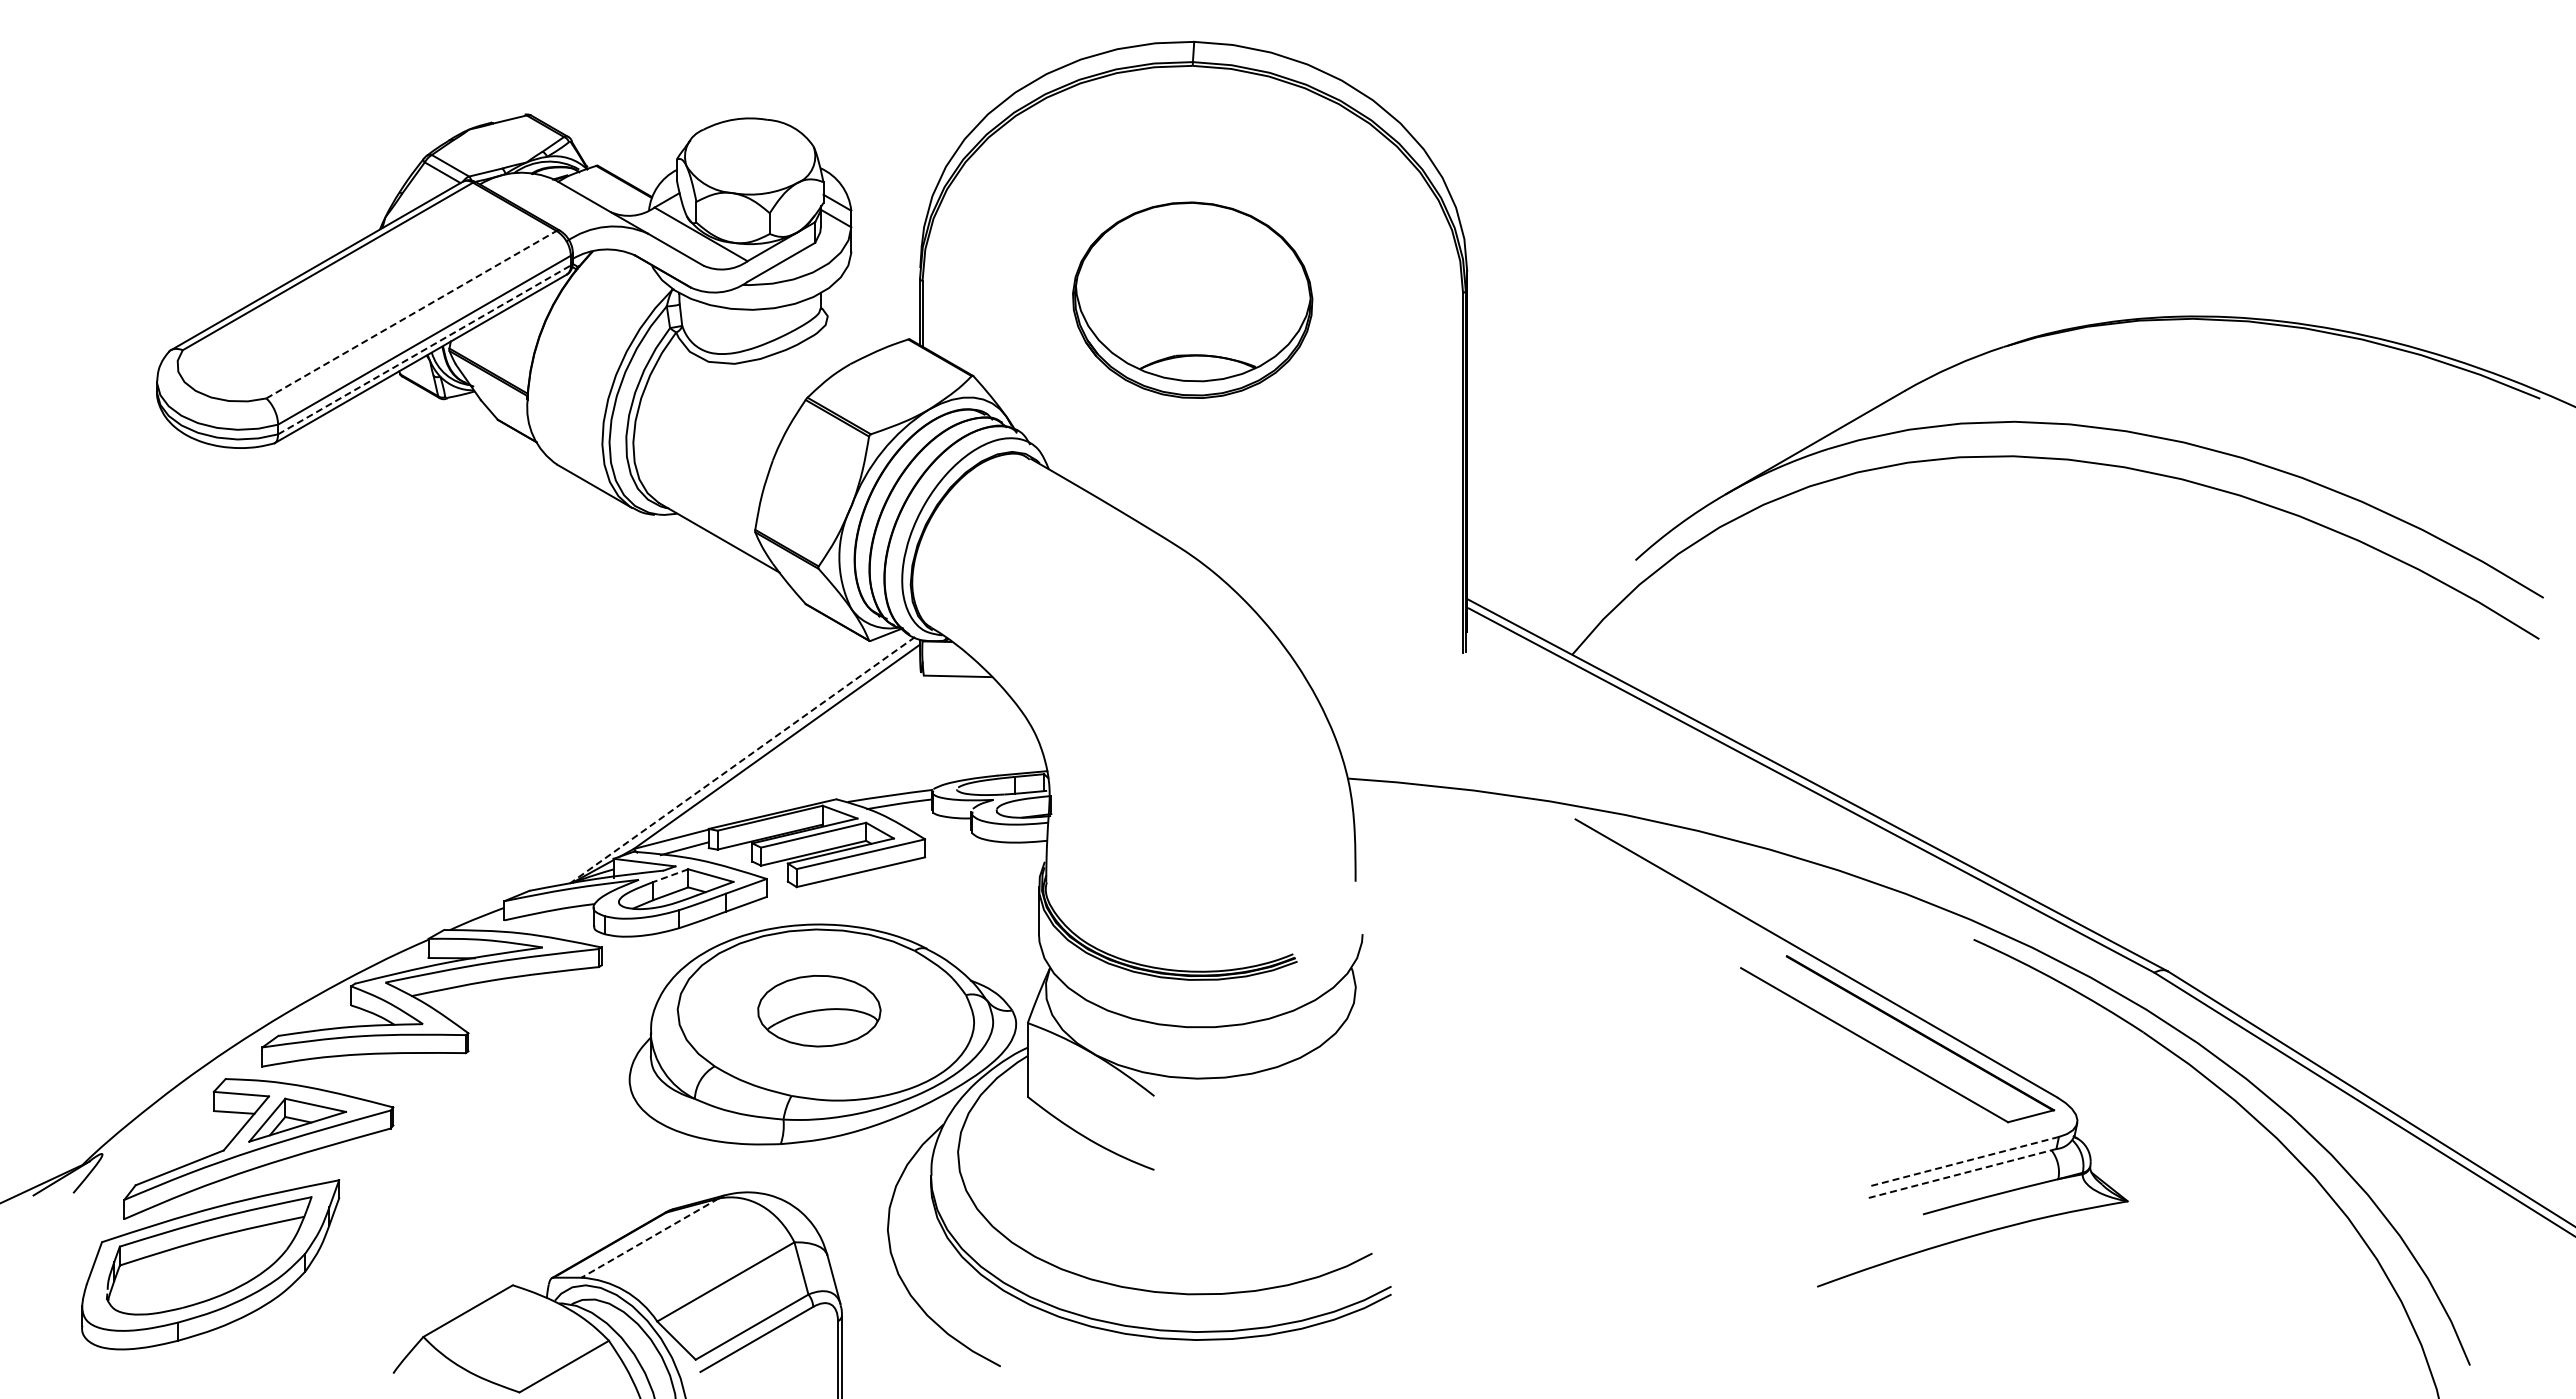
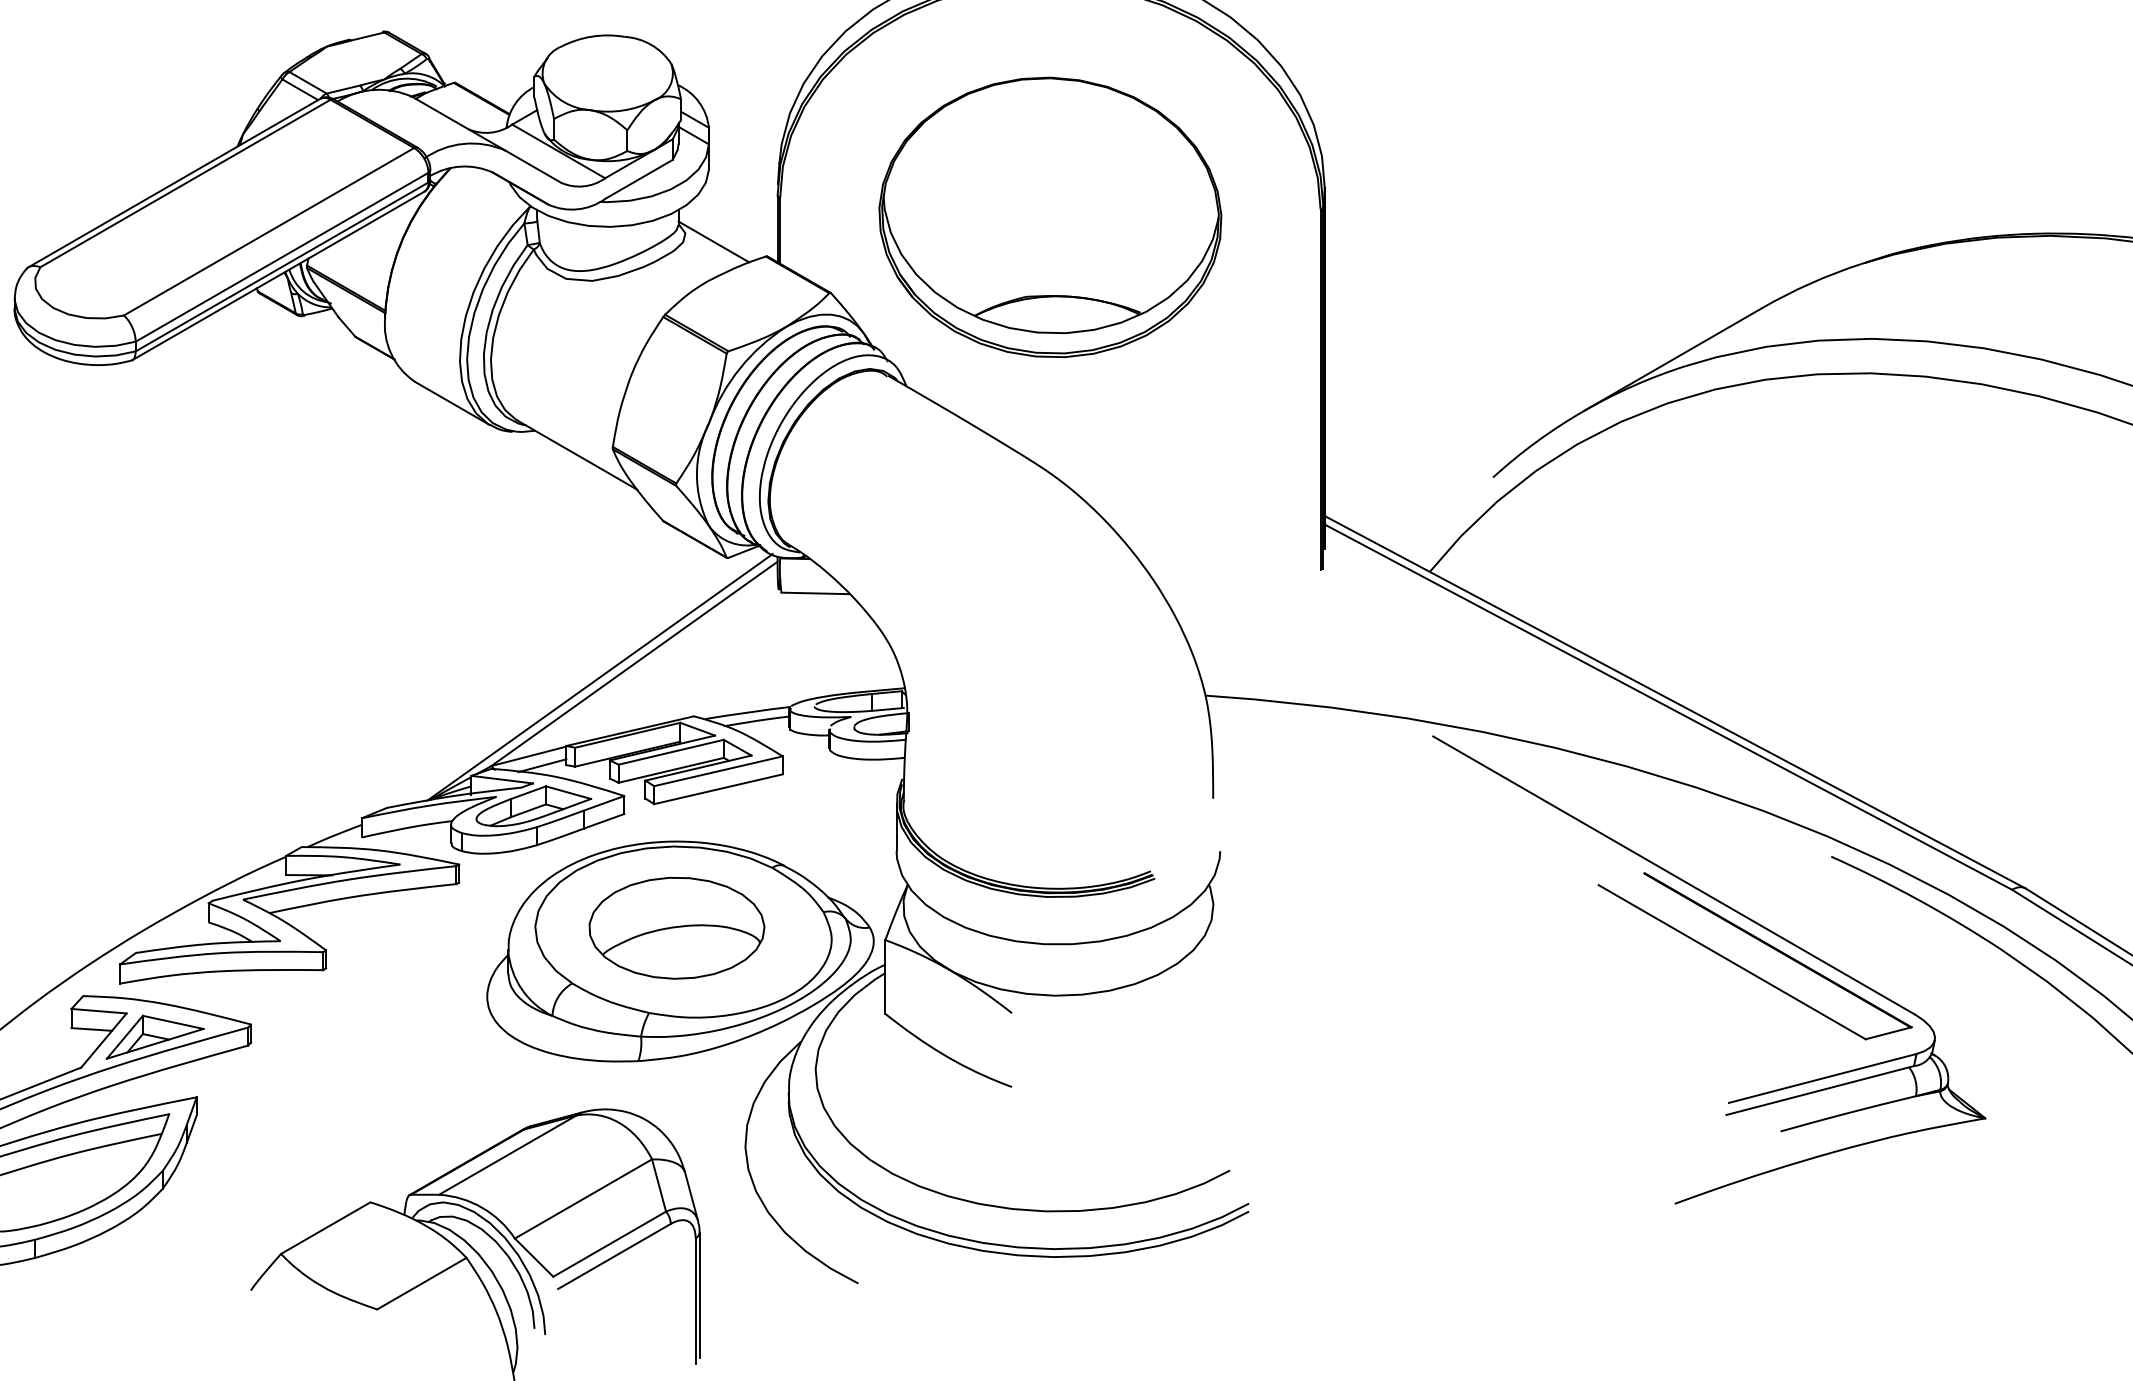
part: (1192, 299) -> (1050, 216), size x1.43
line: (411, 314) -> (269, 231), dashed -> solid
line: (855, 324) -> (713, 241), added
line: (424, 349) -> (282, 266), dashed -> solid
line: (742, 760) -> (600, 677), dashed -> solid
line: (670, 875) -> (528, 792), dashed -> solid
part: (819, 1010) -> (677, 927), size x1.43
line: (1965, 1161) -> (1823, 1078), dashed -> solid
line: (1962, 1173) -> (1820, 1090), dashed -> solid
line: (649, 1238) -> (507, 1155), dashed -> solid

